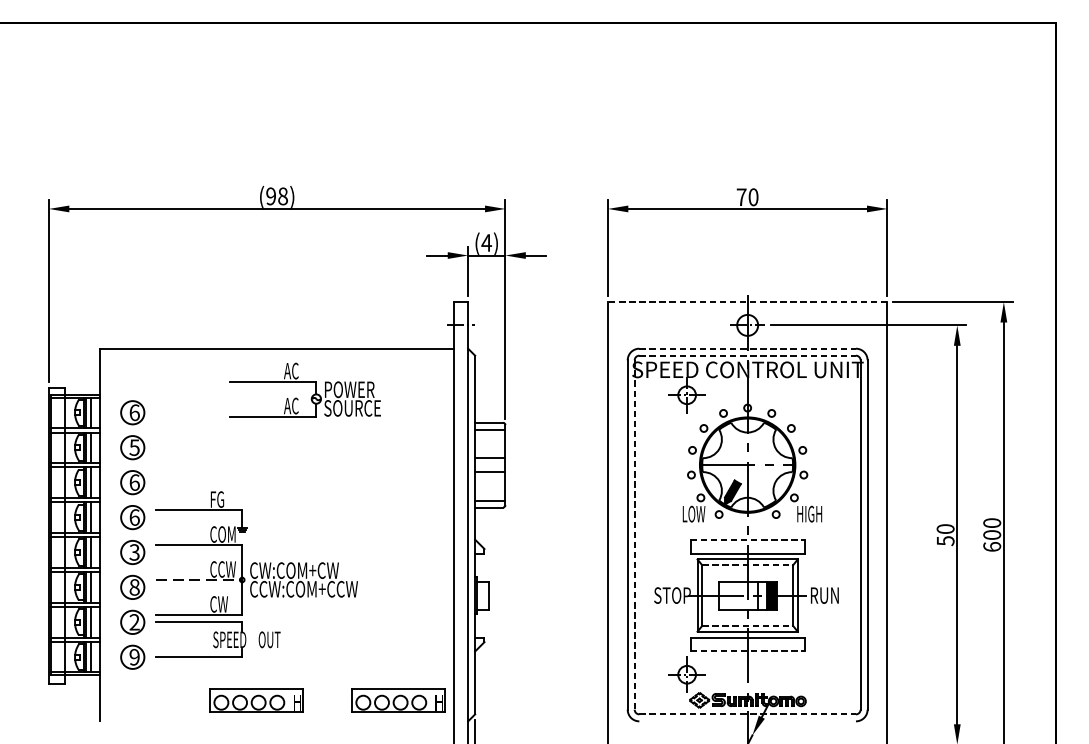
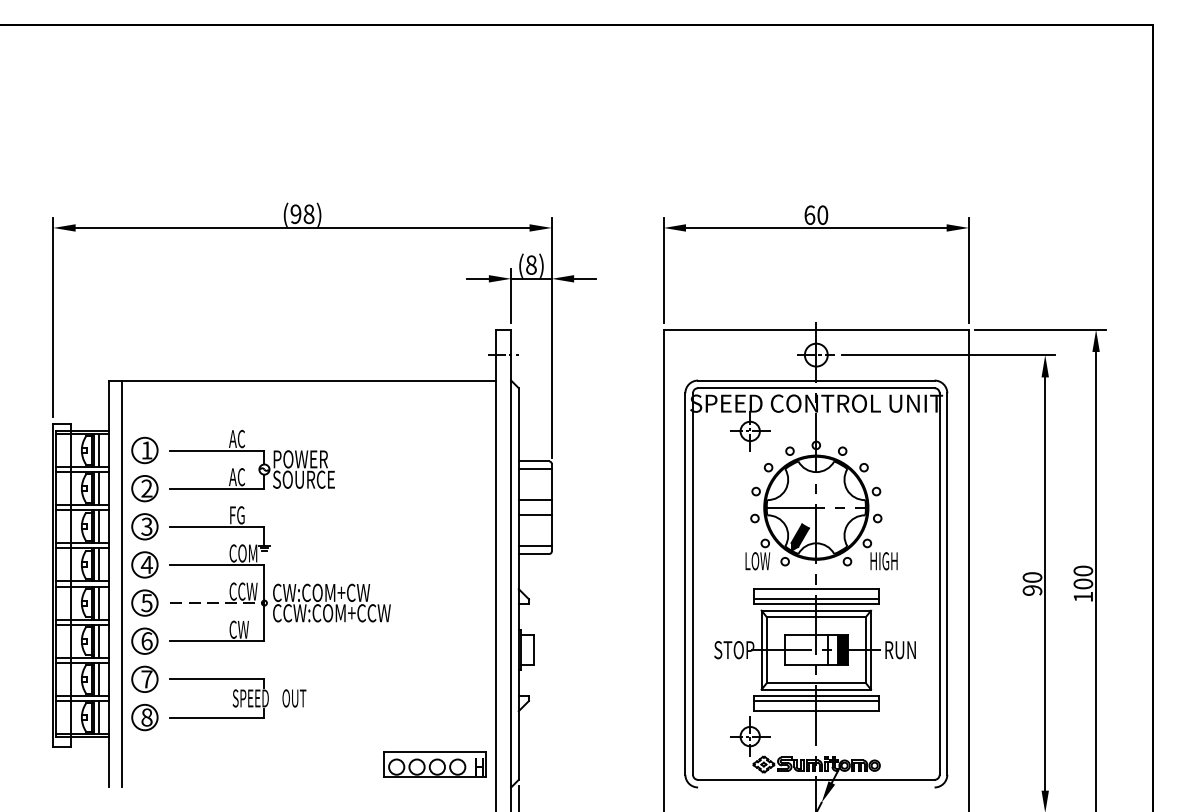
text: (741, 197) -> (809, 215), 70 -> 60
text: (486, 242) -> (531, 264), (4) -> (8)
line: (747, 301) -> (816, 329), dashed -> solid
line: (747, 348) -> (816, 380), dashed -> solid
line: (747, 355) -> (816, 388), dashed -> solid
part: (304, 382) -> (251, 451), moved
text: (134, 412) -> (146, 450), 6 -> 1
text: (134, 447) -> (146, 488), 5 -> 2
text: (134, 482) -> (146, 526), 6 -> 3
text: (134, 517) -> (146, 564), 6 -> 4
line: (112, 534) -> (122, 583), added
line: (634, 535) -> (692, 584), dashed -> solid
line: (747, 540) -> (816, 589), dashed -> solid
text: (945, 540) -> (1032, 590), 50 -> 90
text: (992, 546) -> (1083, 596), 600 -> 100
line: (747, 549) -> (816, 599), added
text: (135, 551) -> (147, 602), 3 -> 5
part: (255, 562) -> (278, 583), moved
line: (747, 565) -> (816, 617), dashed -> solid
text: (134, 587) -> (146, 641), 8 -> 6
text: (134, 622) -> (146, 679), 2 -> 7
line: (747, 626) -> (816, 683), dashed -> solid
line: (747, 642) -> (816, 701), added
line: (747, 651) -> (816, 711), dashed -> solid
text: (134, 657) -> (146, 717), 9 -> 8
part: (256, 700) -> (279, 764), removed
line: (747, 714) -> (816, 779), dashed -> solid

